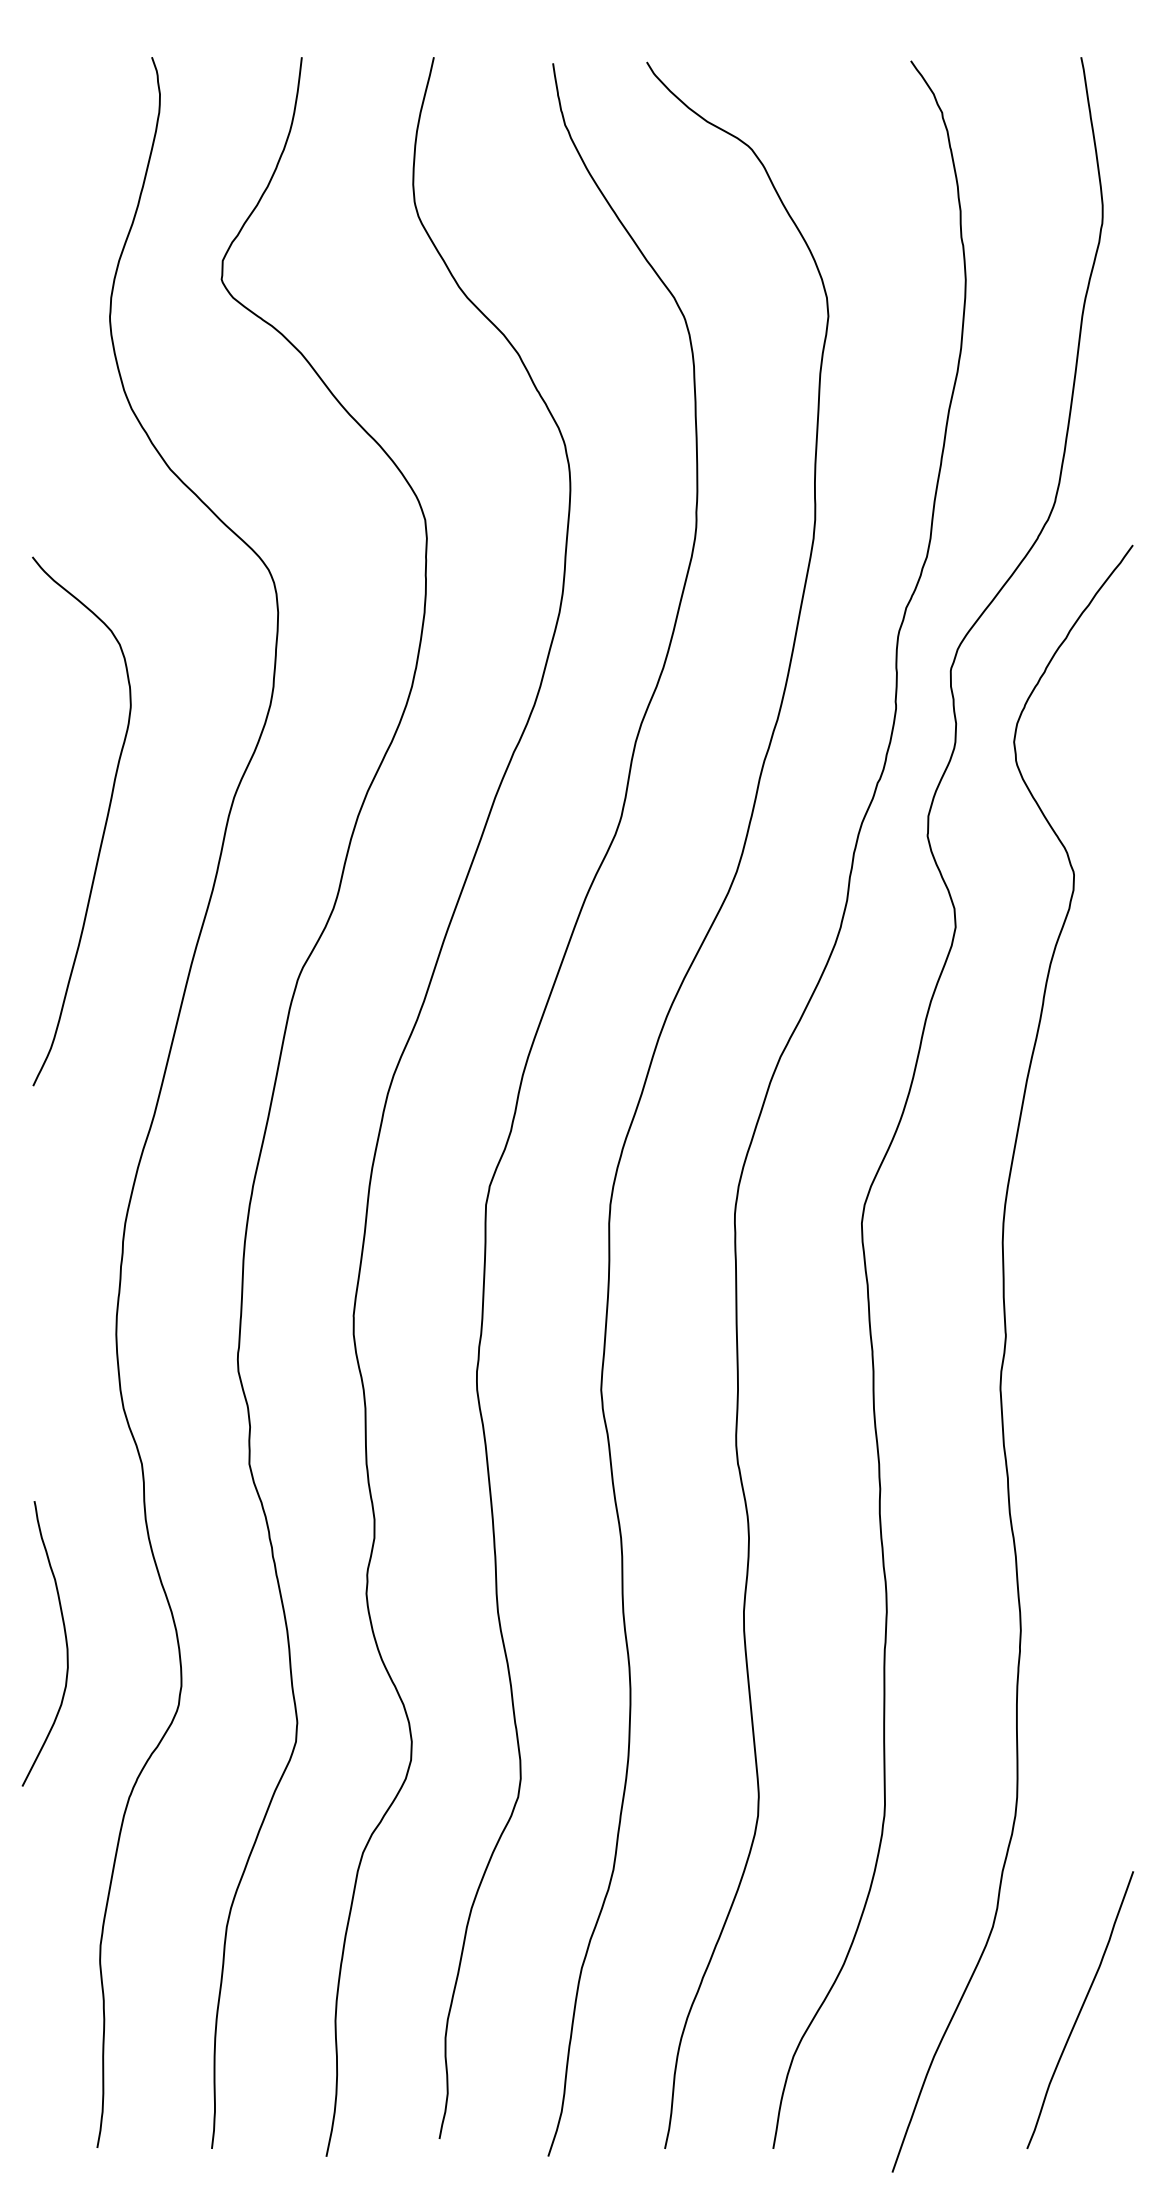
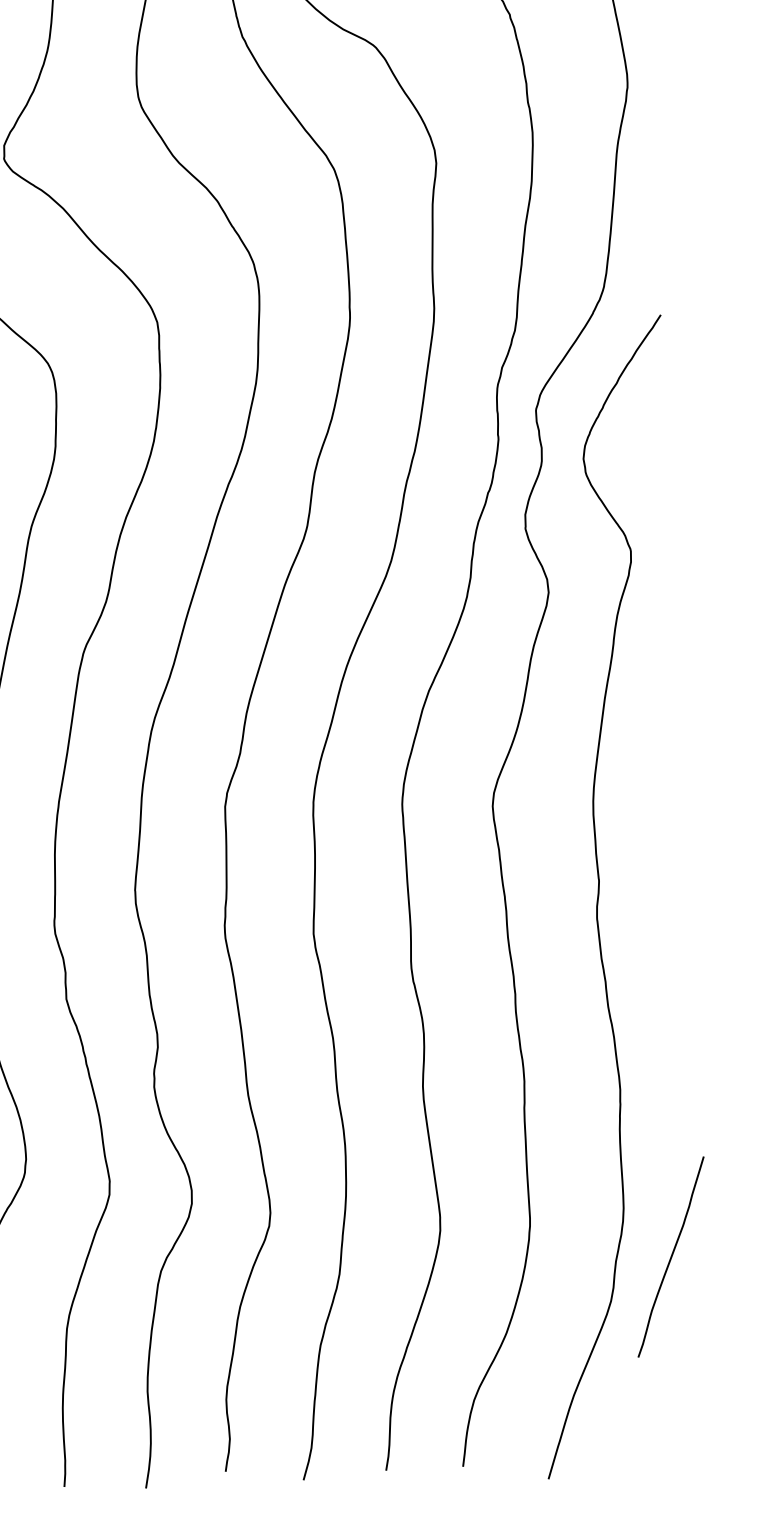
curve: (1080, 2010) -> (671, 1257), moved

